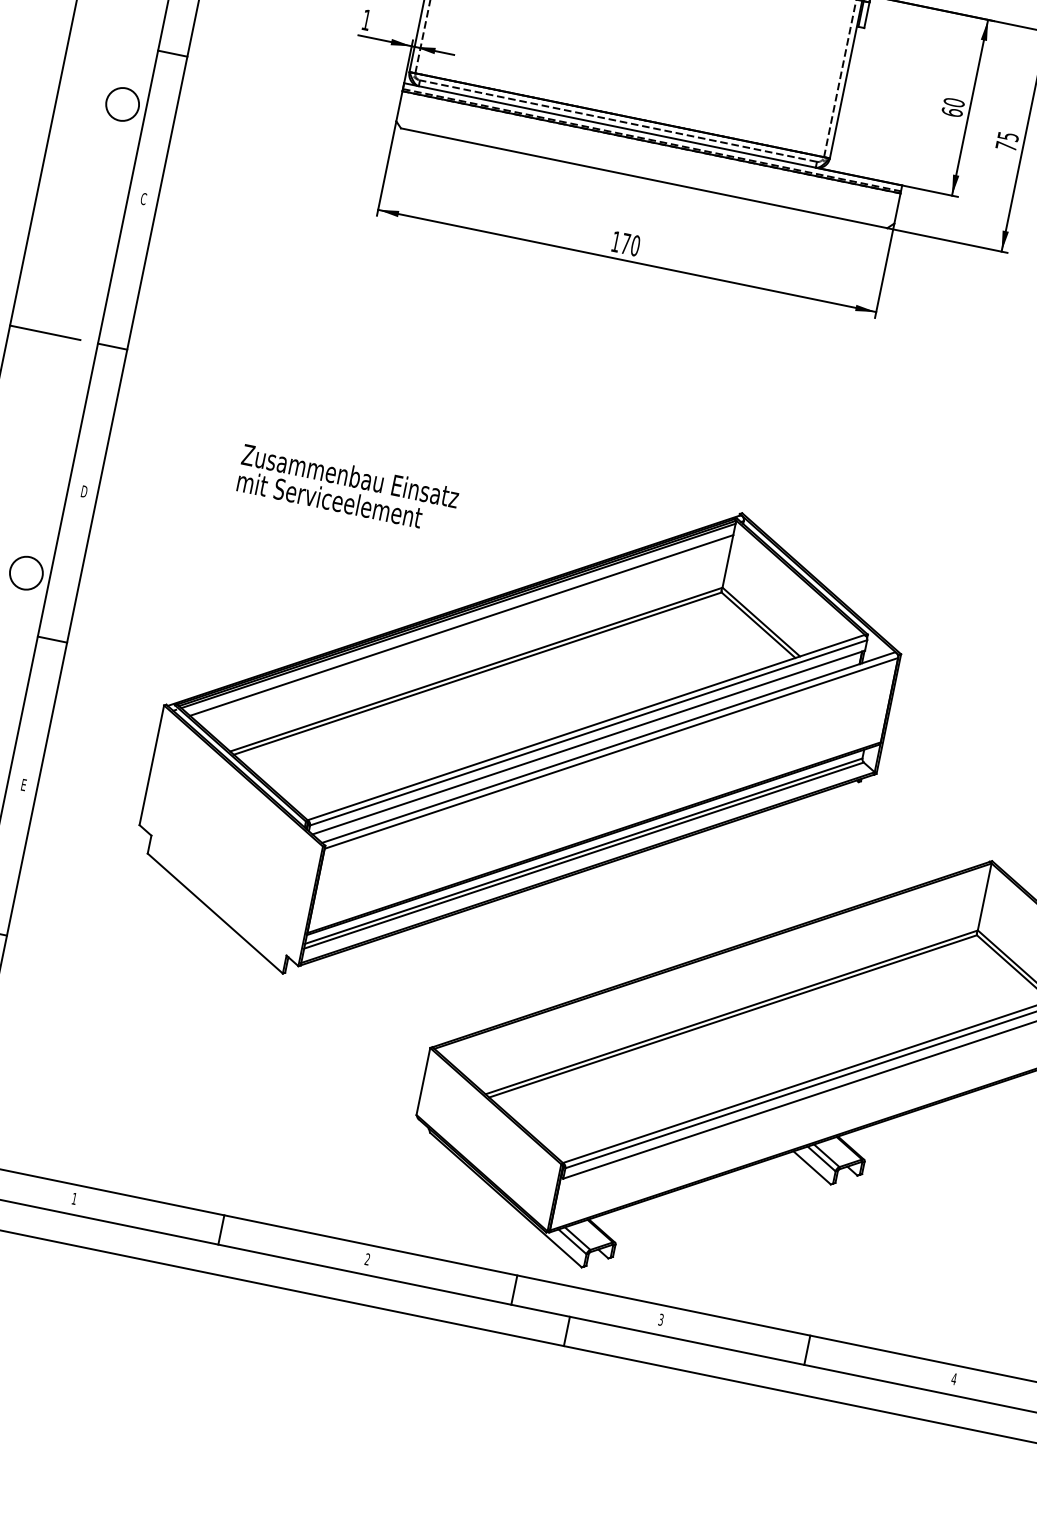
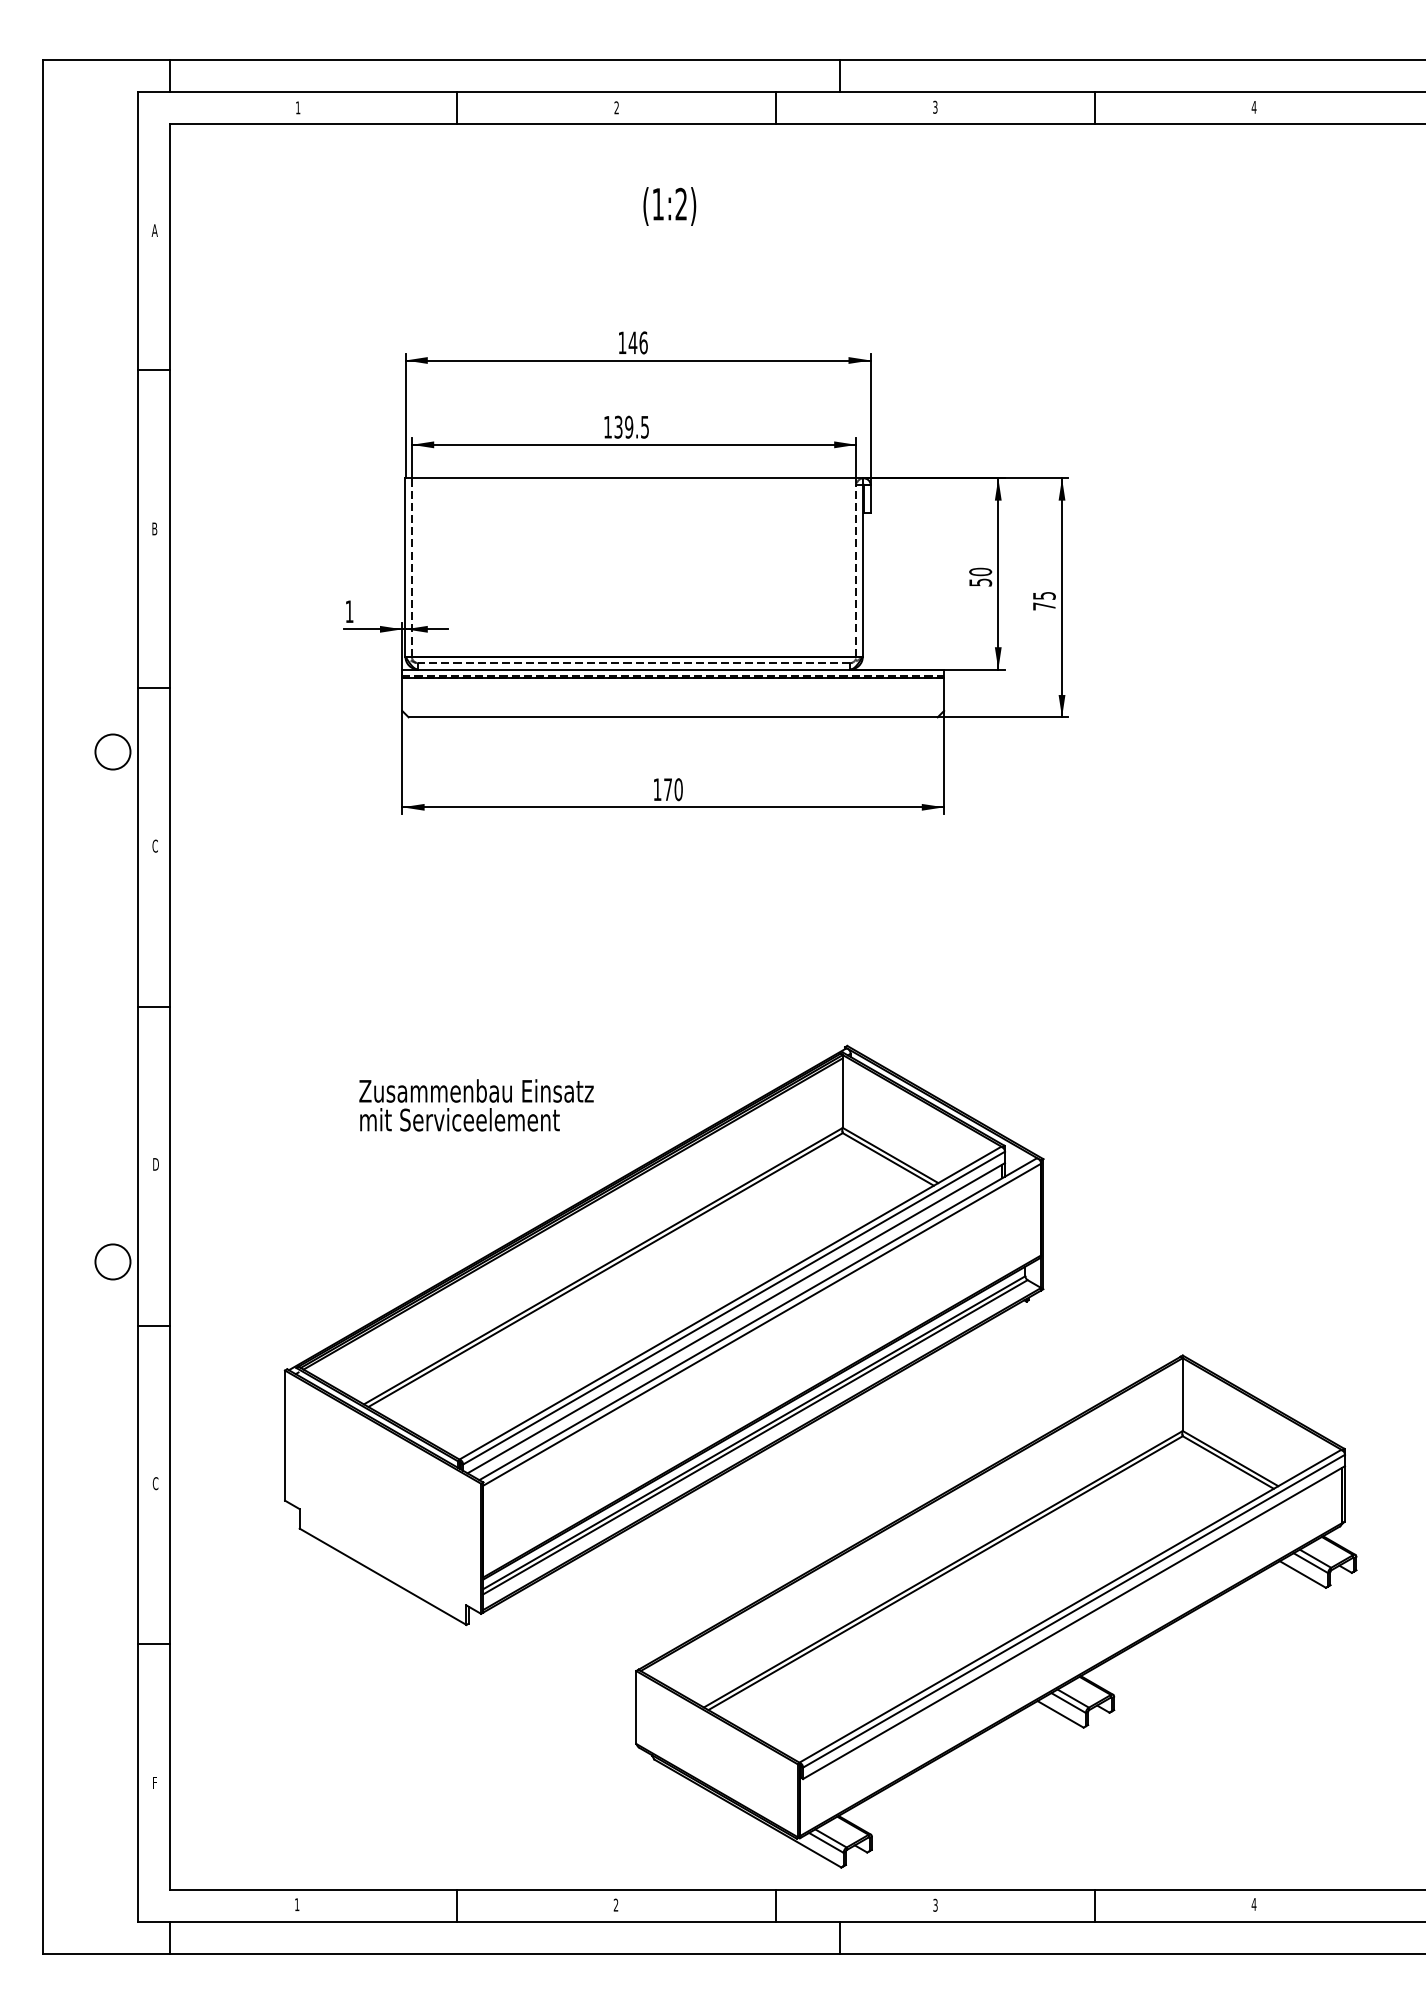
text: (952, 112) -> (980, 582), 60 -> 50
line: (44, 333) -> (80, 1007), removed
text: (347, 489) -> (476, 1105), moved
line: (461, 624) -> (578, 1222), removed
text: (23, 784) -> (155, 1483), E -> C

